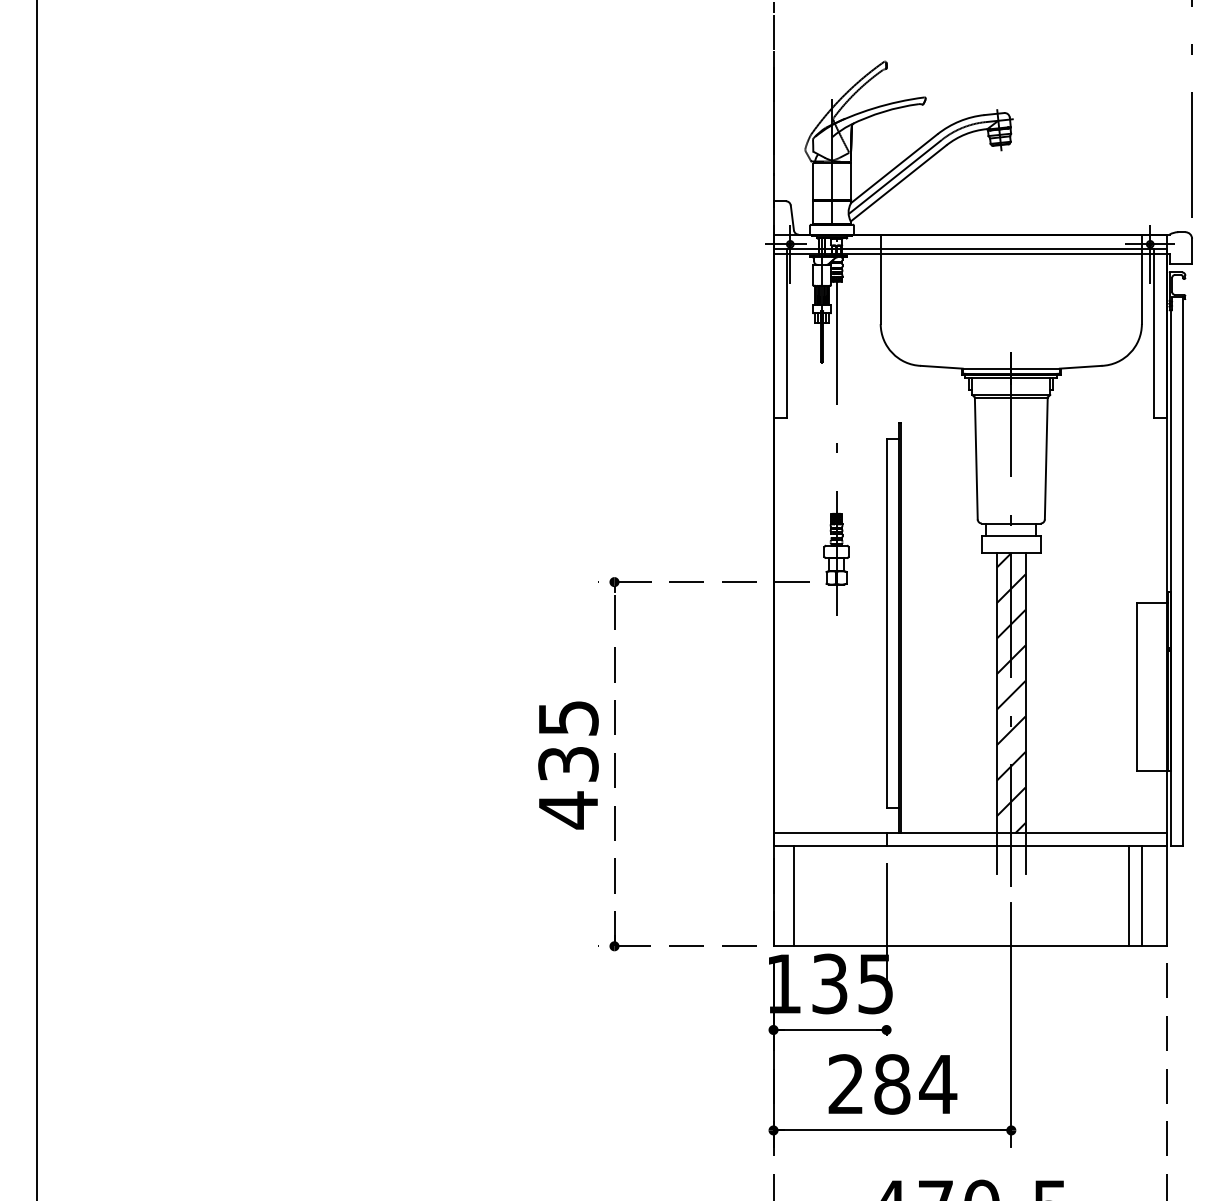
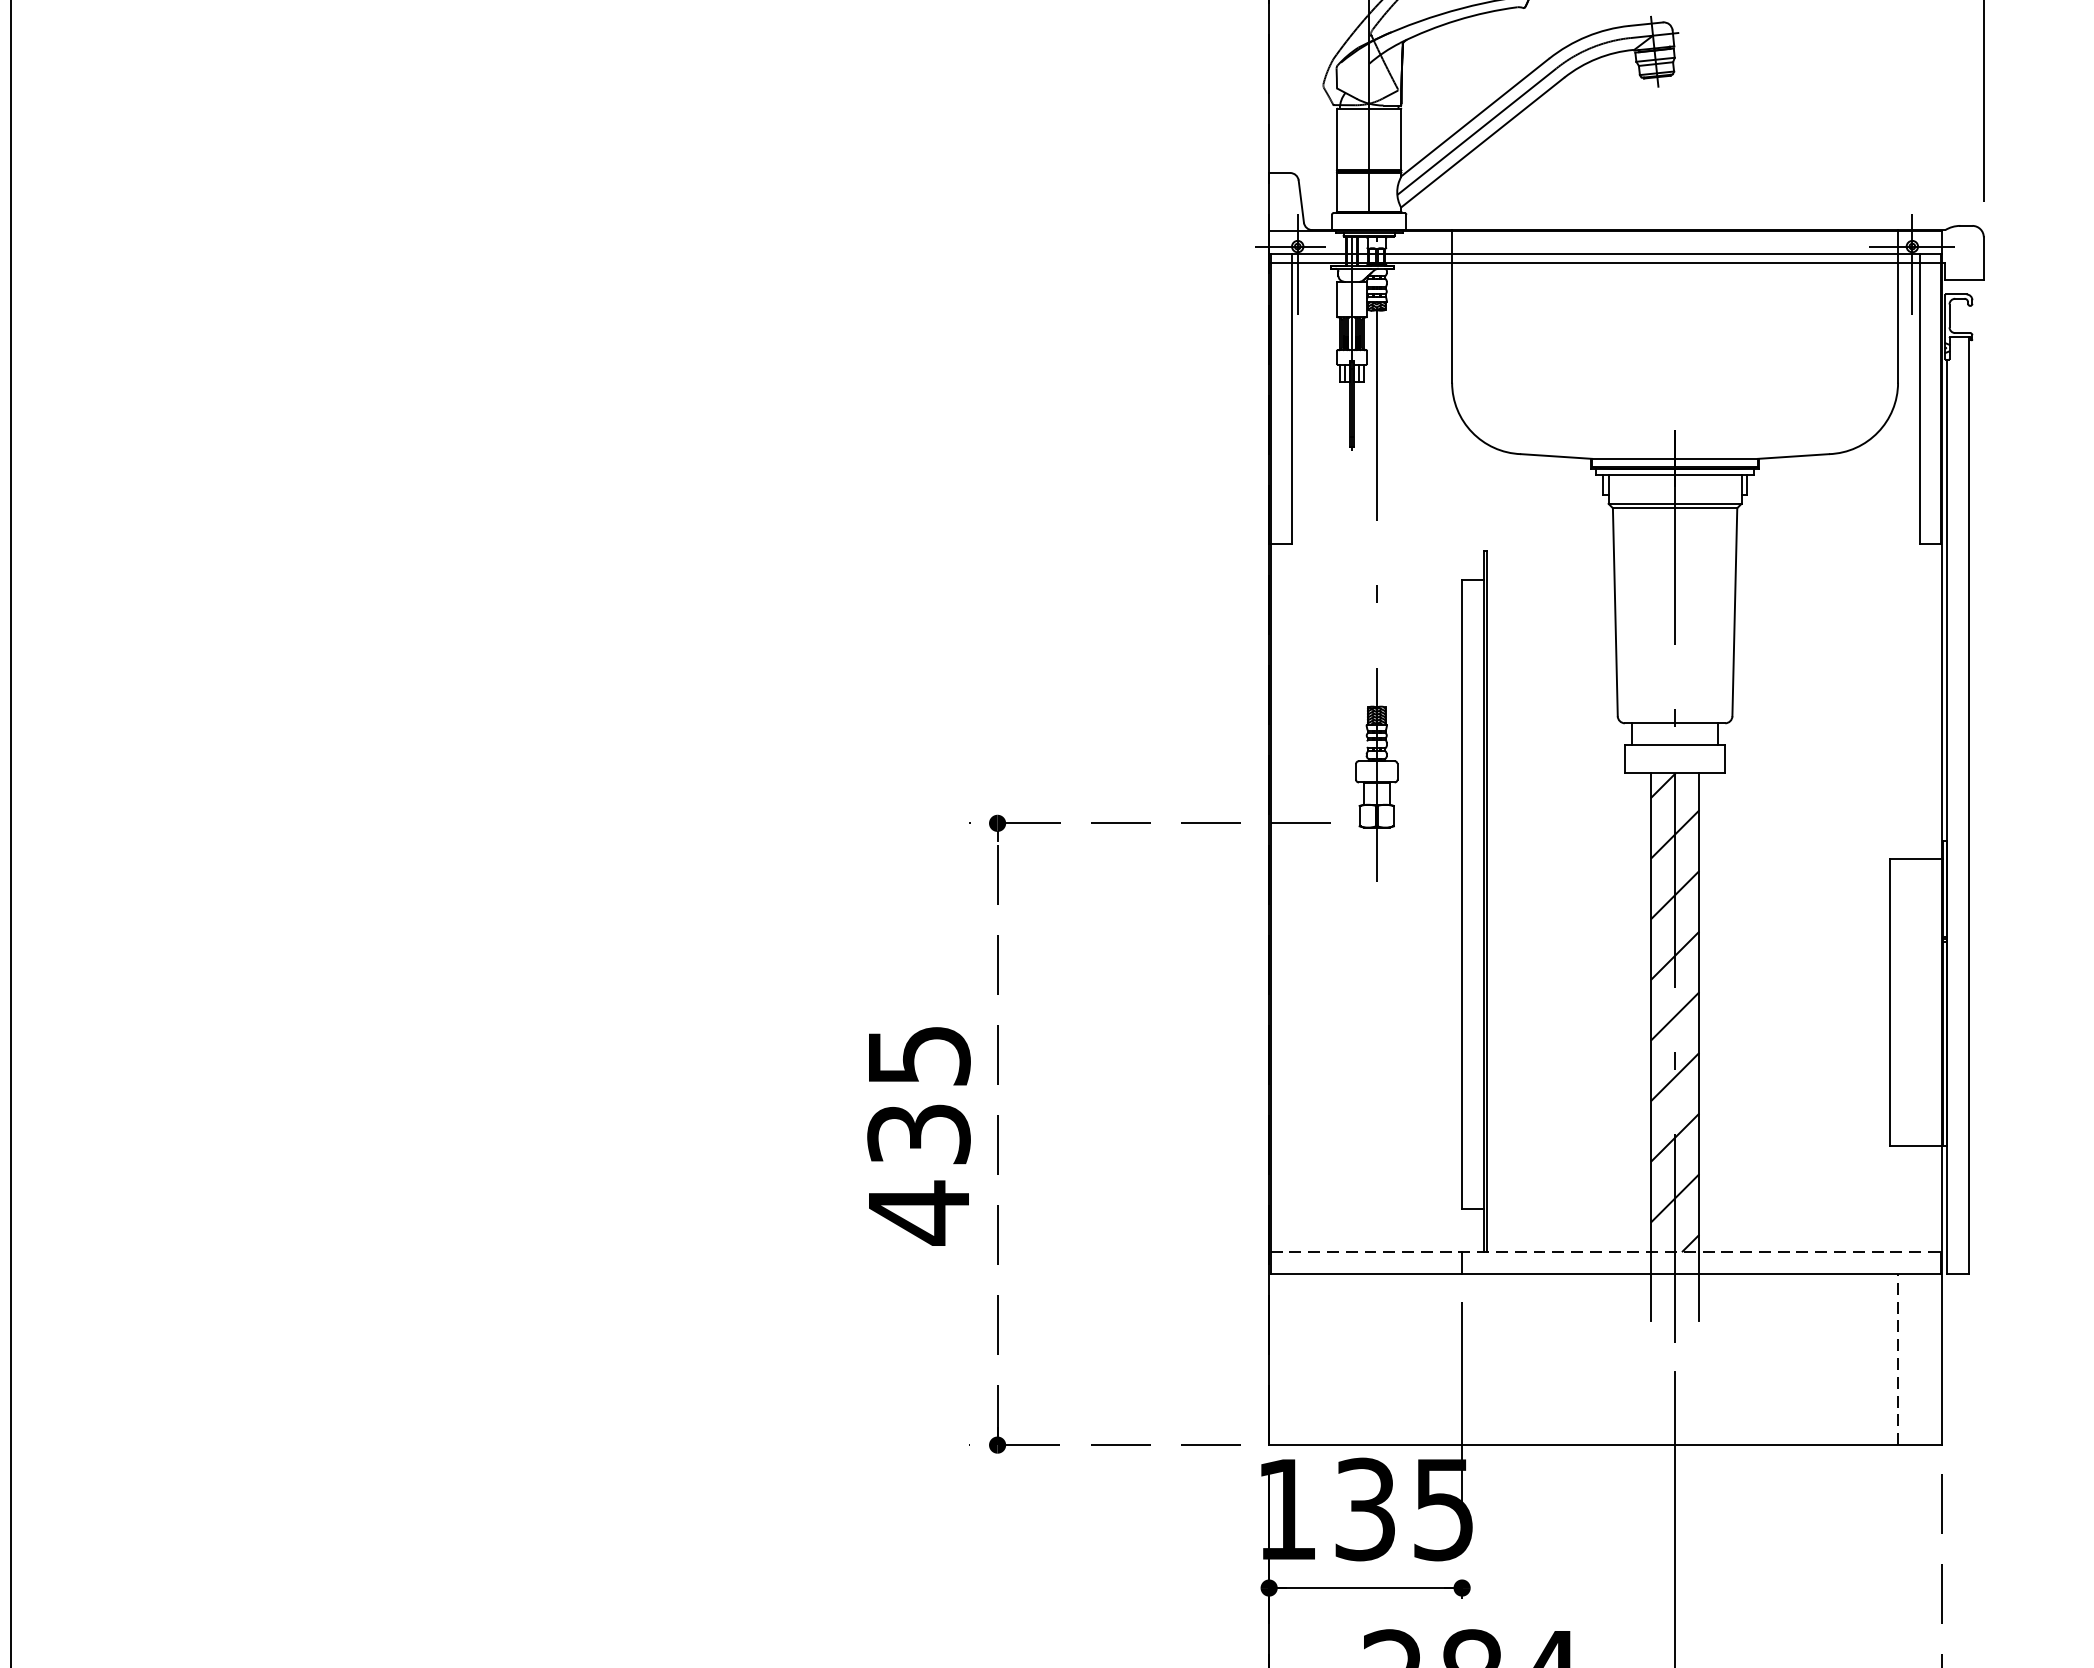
line: (970, 833) -> (1605, 1252), solid -> dashed
line: (794, 895) -> (1304, 1358), removed
line: (1129, 895) -> (1876, 1358), removed
line: (1141, 895) -> (1897, 1358), solid -> dashed

